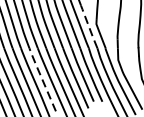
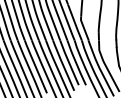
line: (88, 26) -> (74, 22), dashed -> solid
line: (42, 78) -> (35, 65), dashed -> solid

